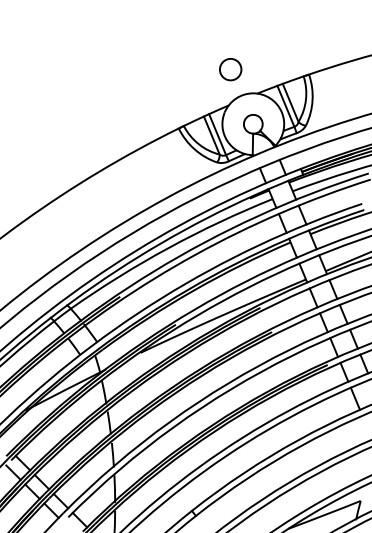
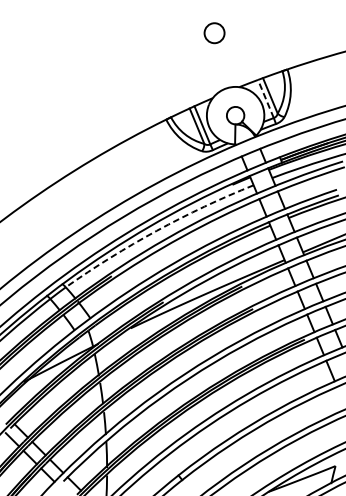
circle: (230, 69) -> (214, 33), moved
line: (285, 105) -> (265, 98), solid -> dashed
arc: (168, 248) -> (156, 231), solid -> dashed

